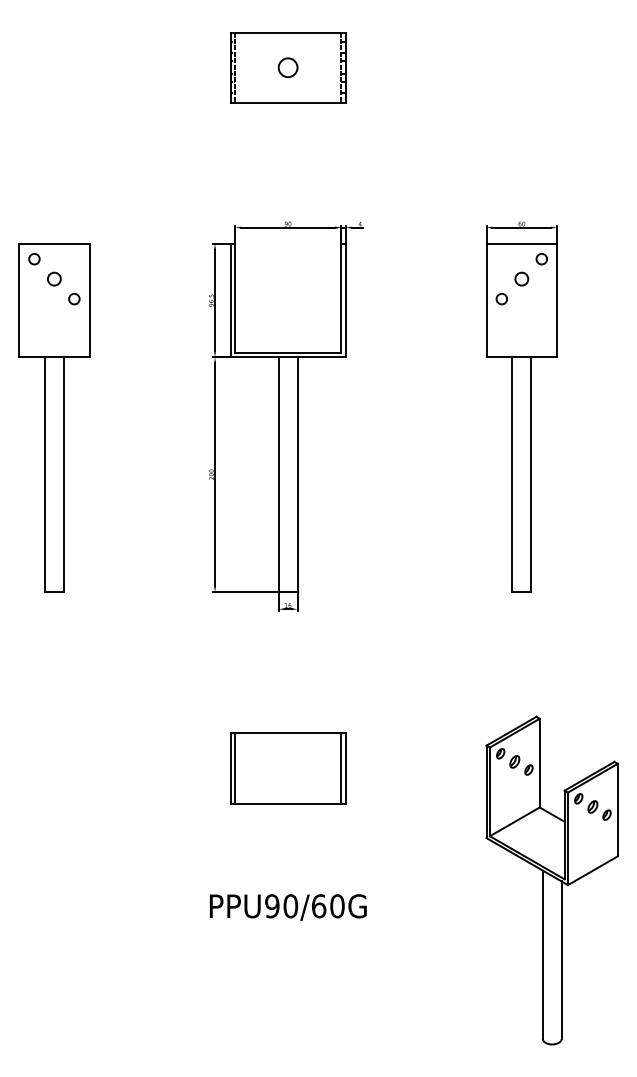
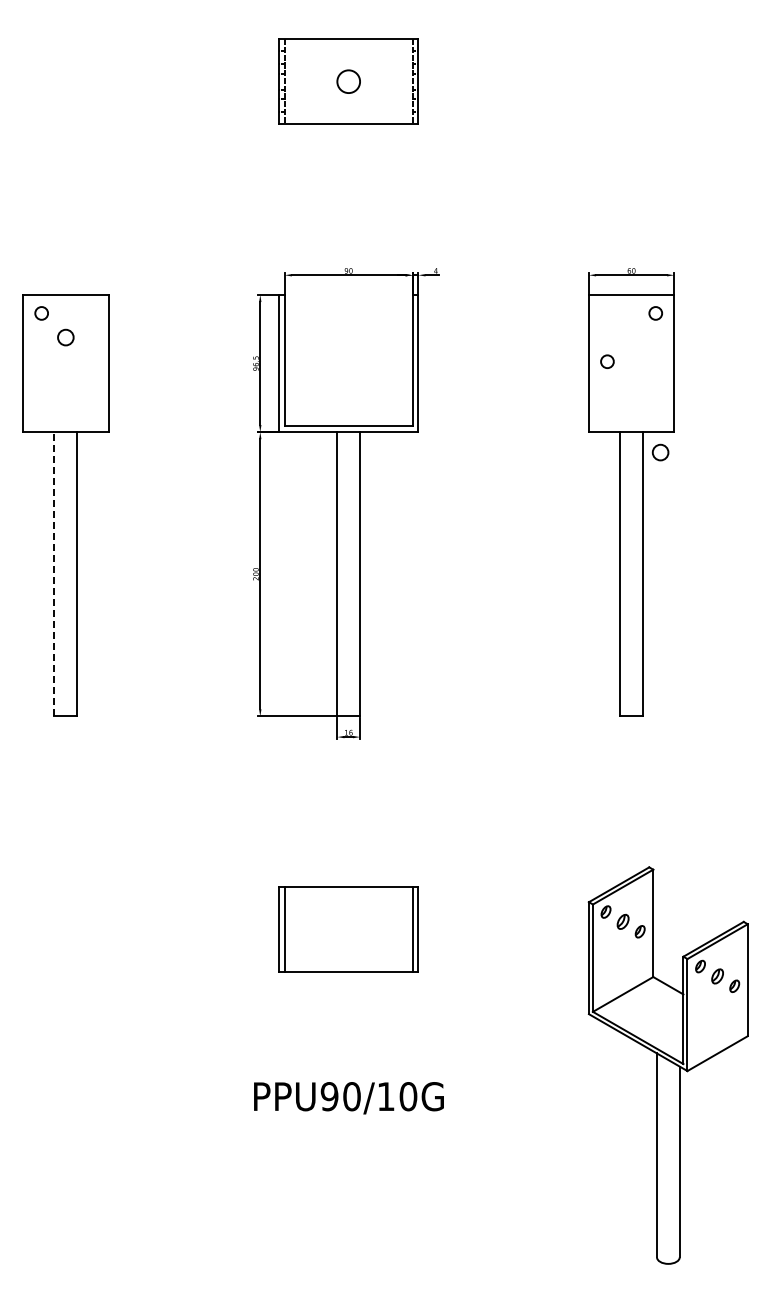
circle: (521, 279) -> (660, 452), moved
circle: (73, 298) -> (89, 361), removed
line: (45, 474) -> (54, 573), solid -> dashed
text: (319, 906) -> (386, 1096), PPU90/60G -> PPU90/10G

